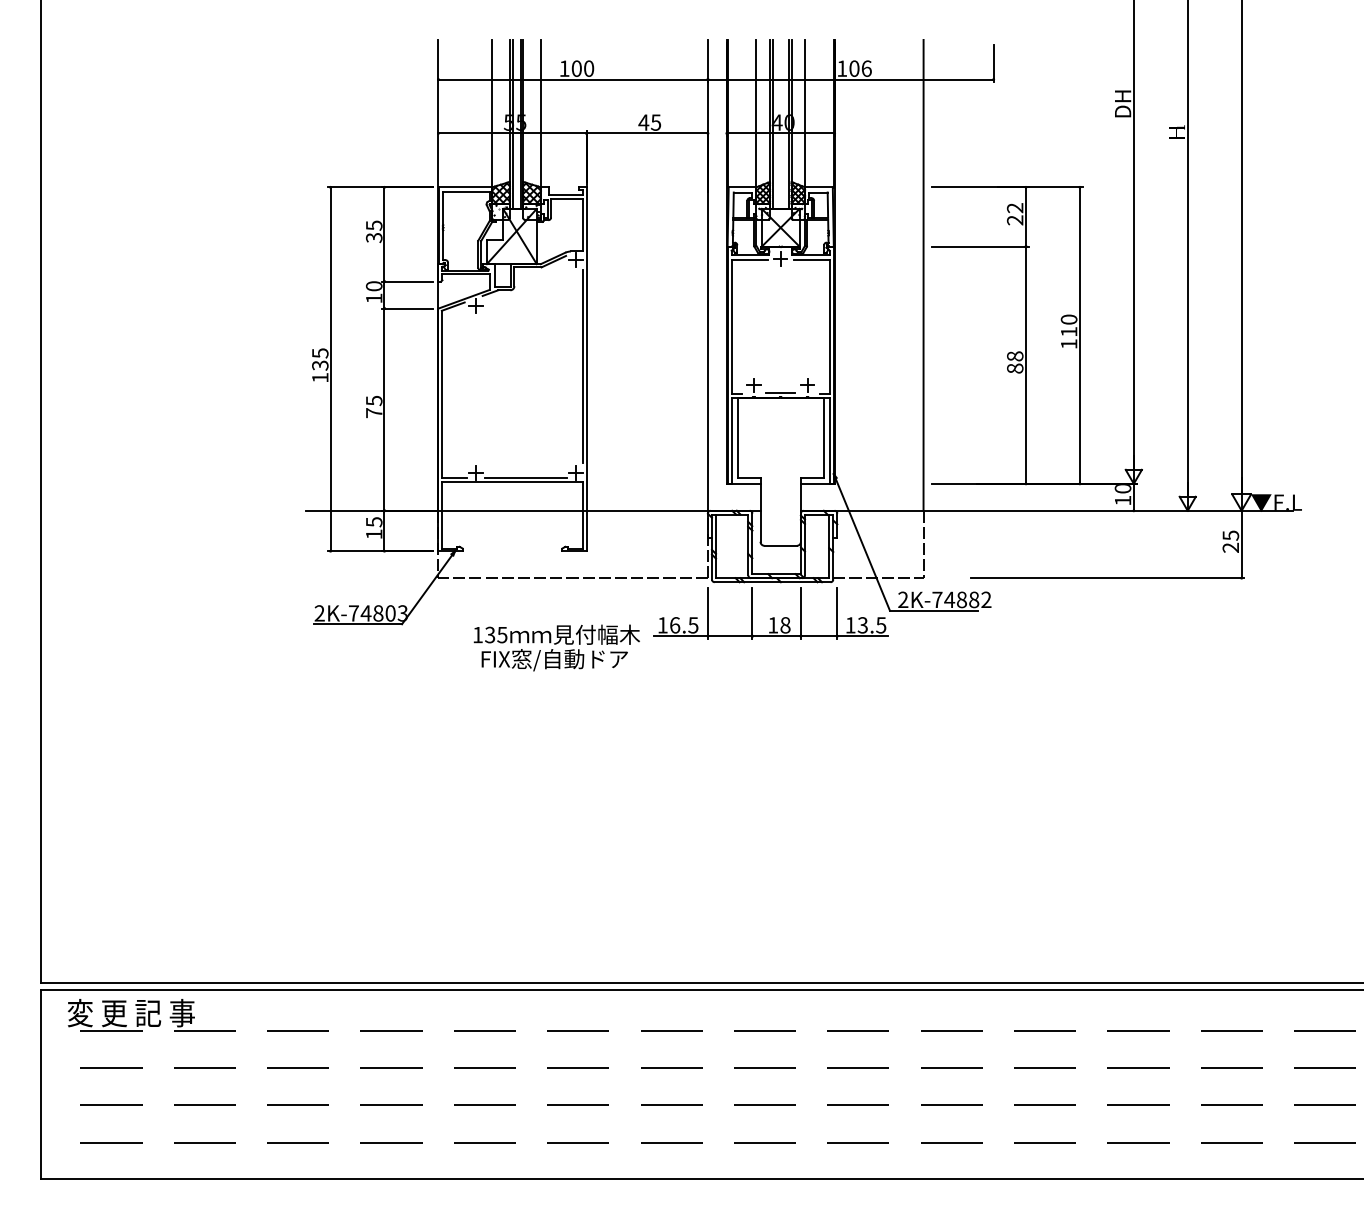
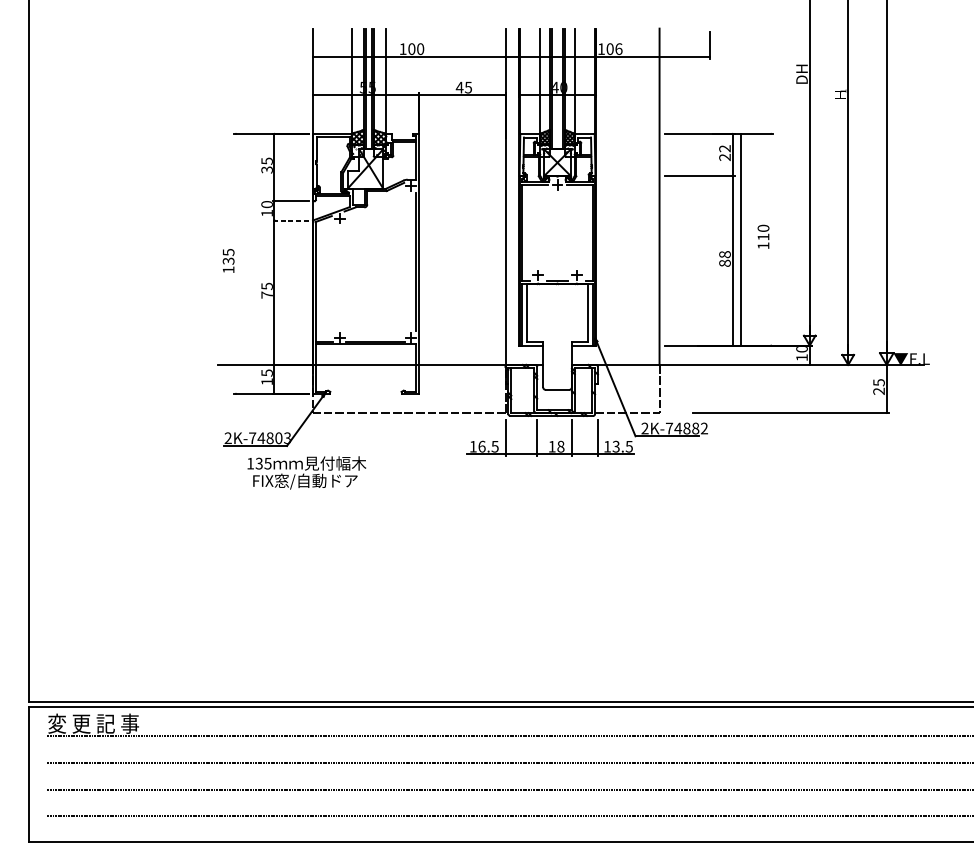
line: (407, 308) -> (290, 220), solid -> dashed
line: (1079, 335) -> (740, 239), moved
line: (330, 369) -> (235, 263), removed
text: (556, 647) -> (306, 472), moved

